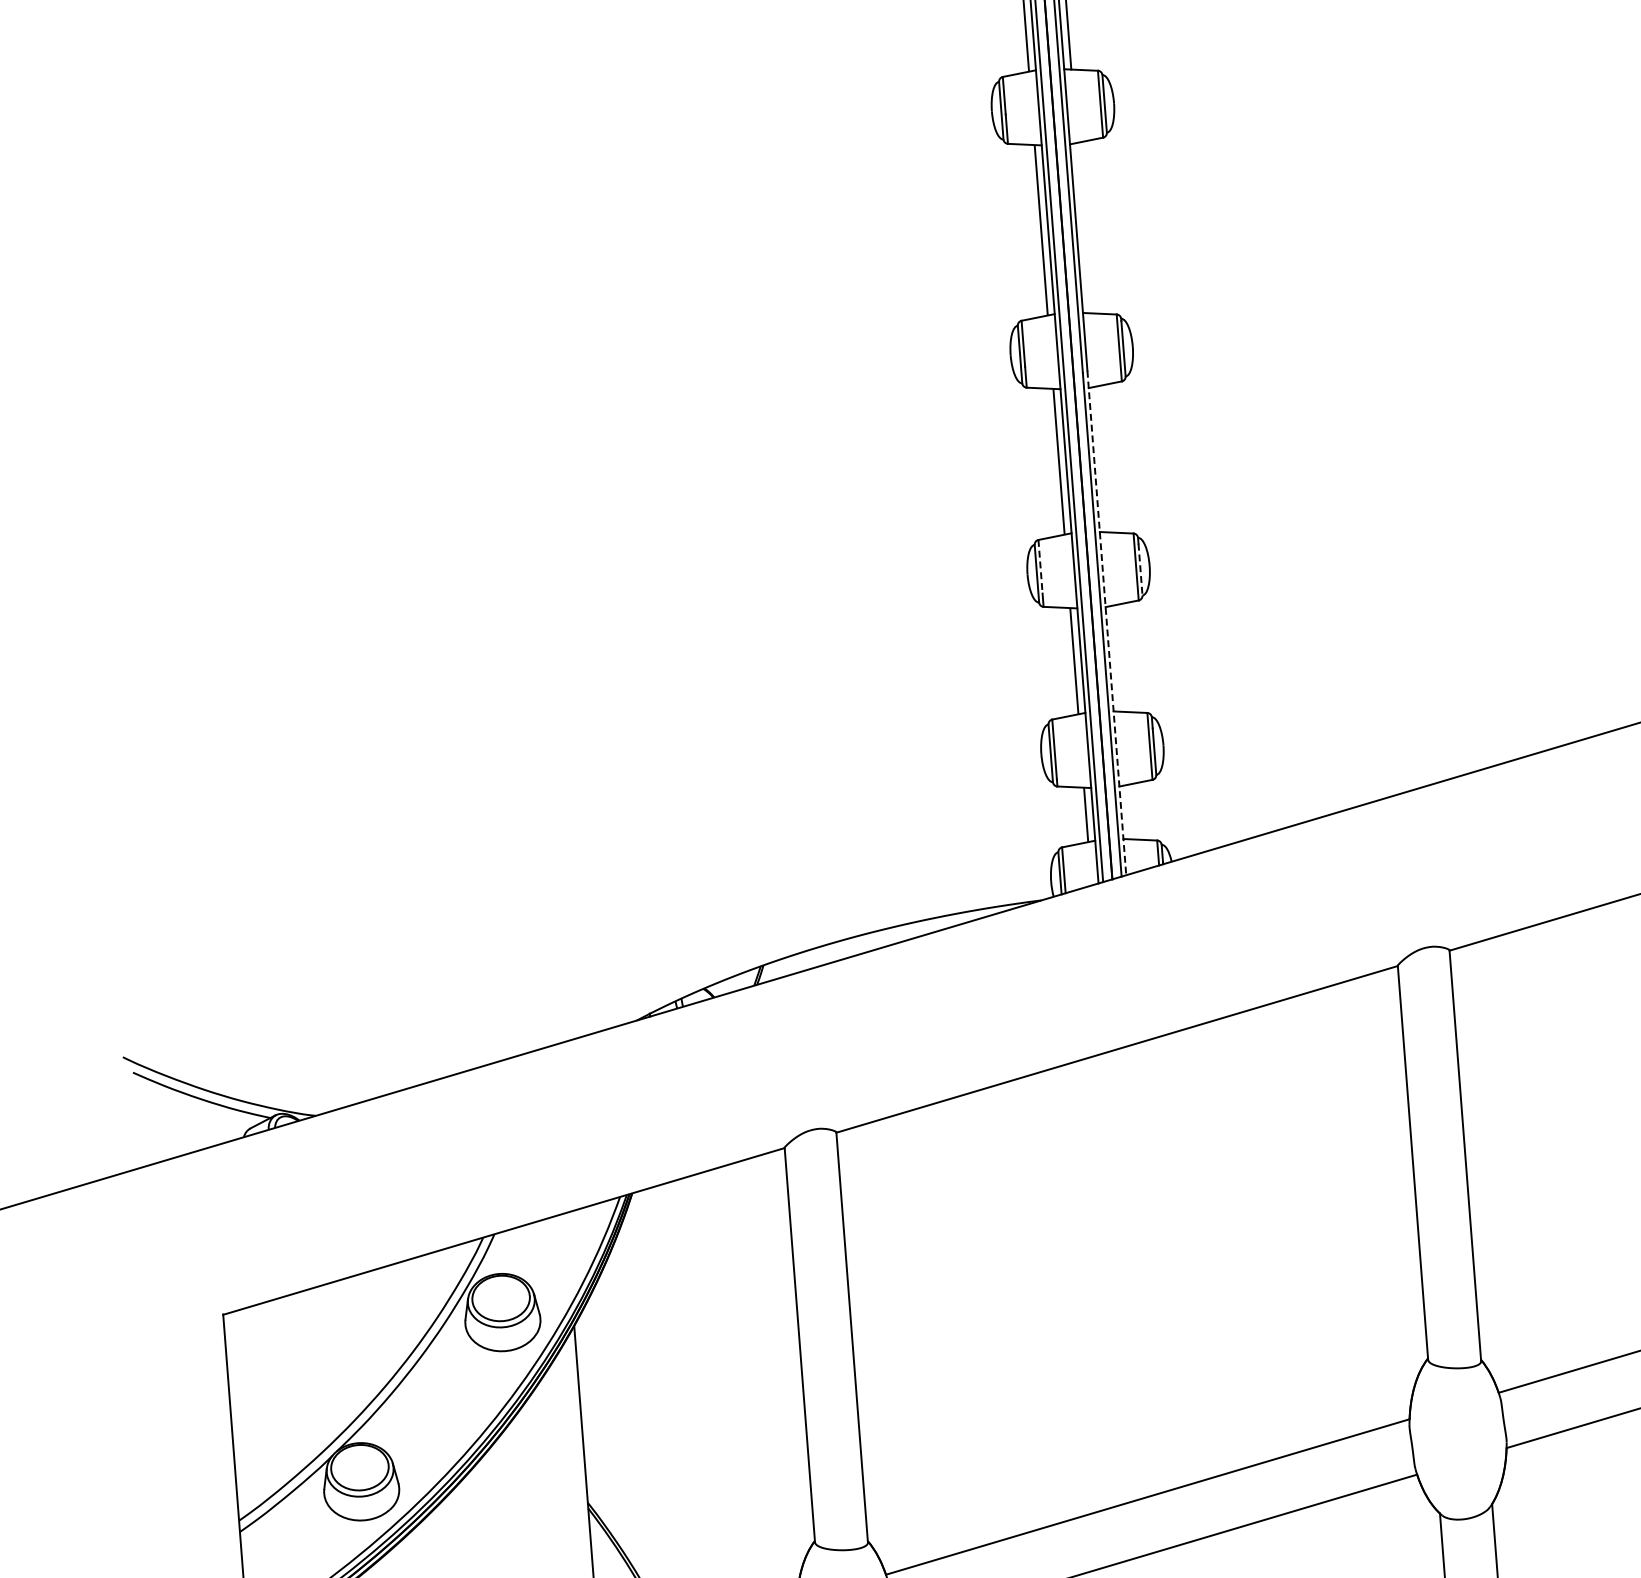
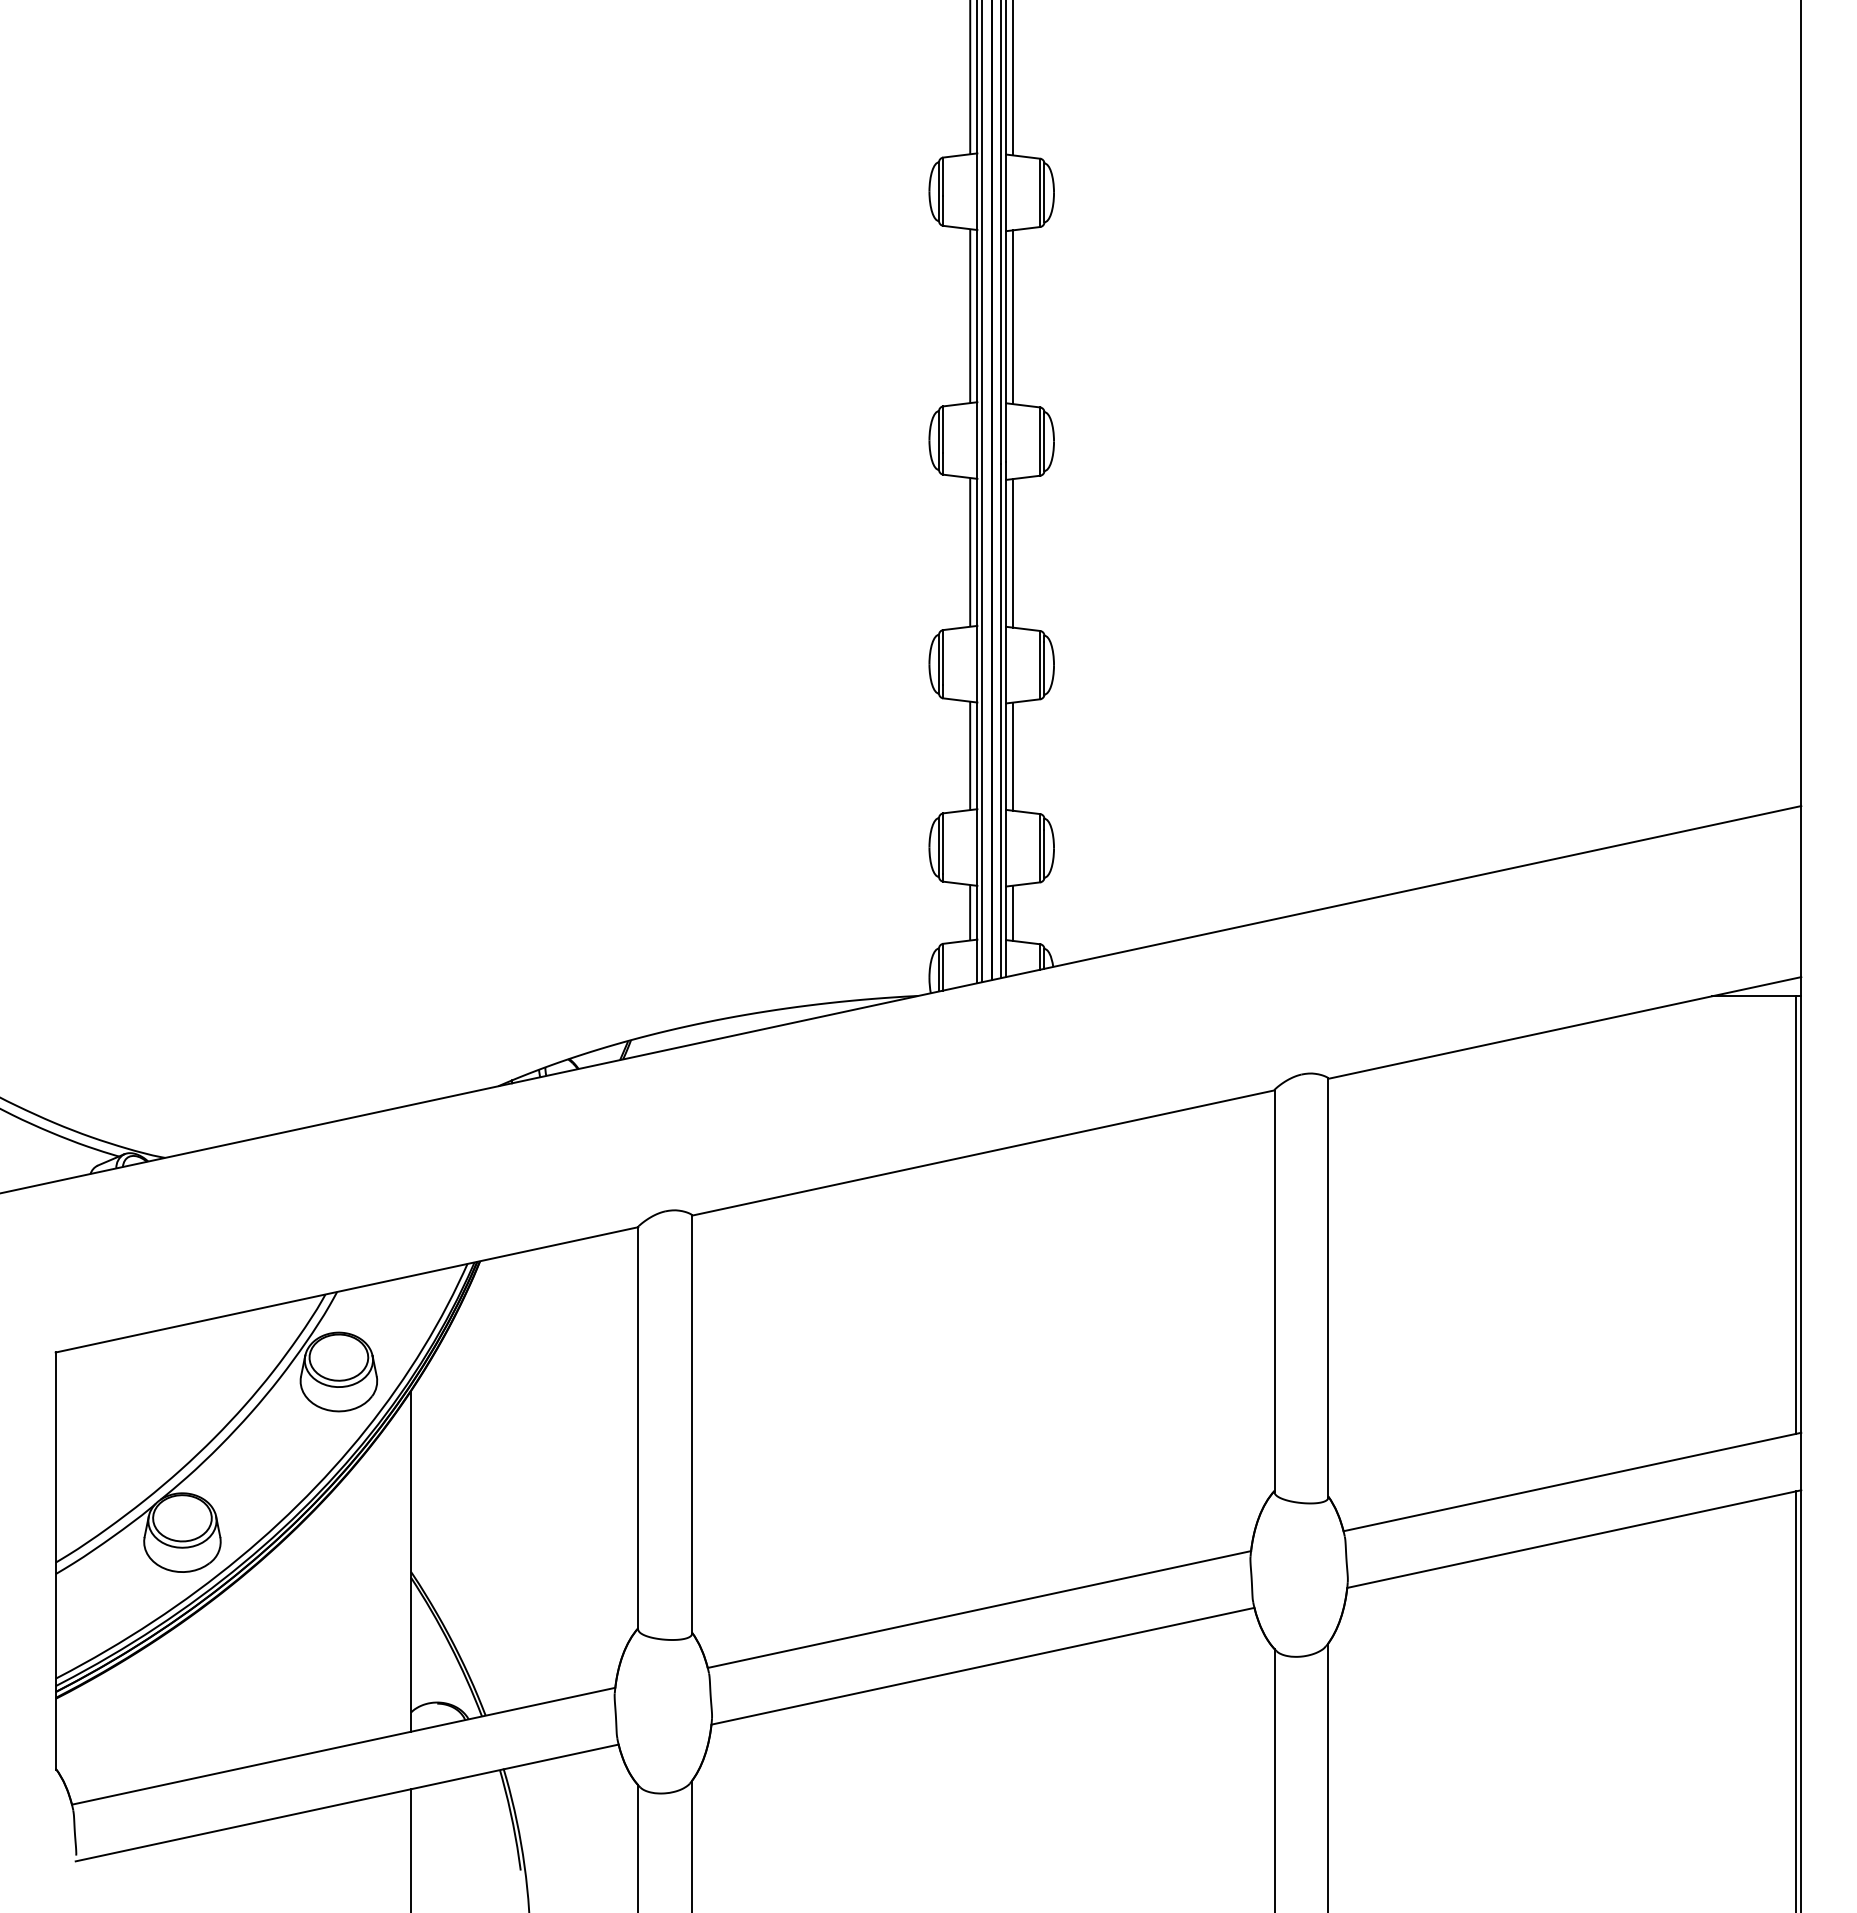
line: (1083, 228) -> (1013, 317), added
line: (1101, 459) -> (1013, 553), added
line: (1040, 566) -> (943, 657), dashed -> solid
line: (1140, 569) -> (1044, 668), dashed -> solid
line: (1107, 623) -> (1006, 720), dashed -> solid
line: (1116, 658) -> (1013, 756), added
line: (1128, 811) -> (1013, 912), added

